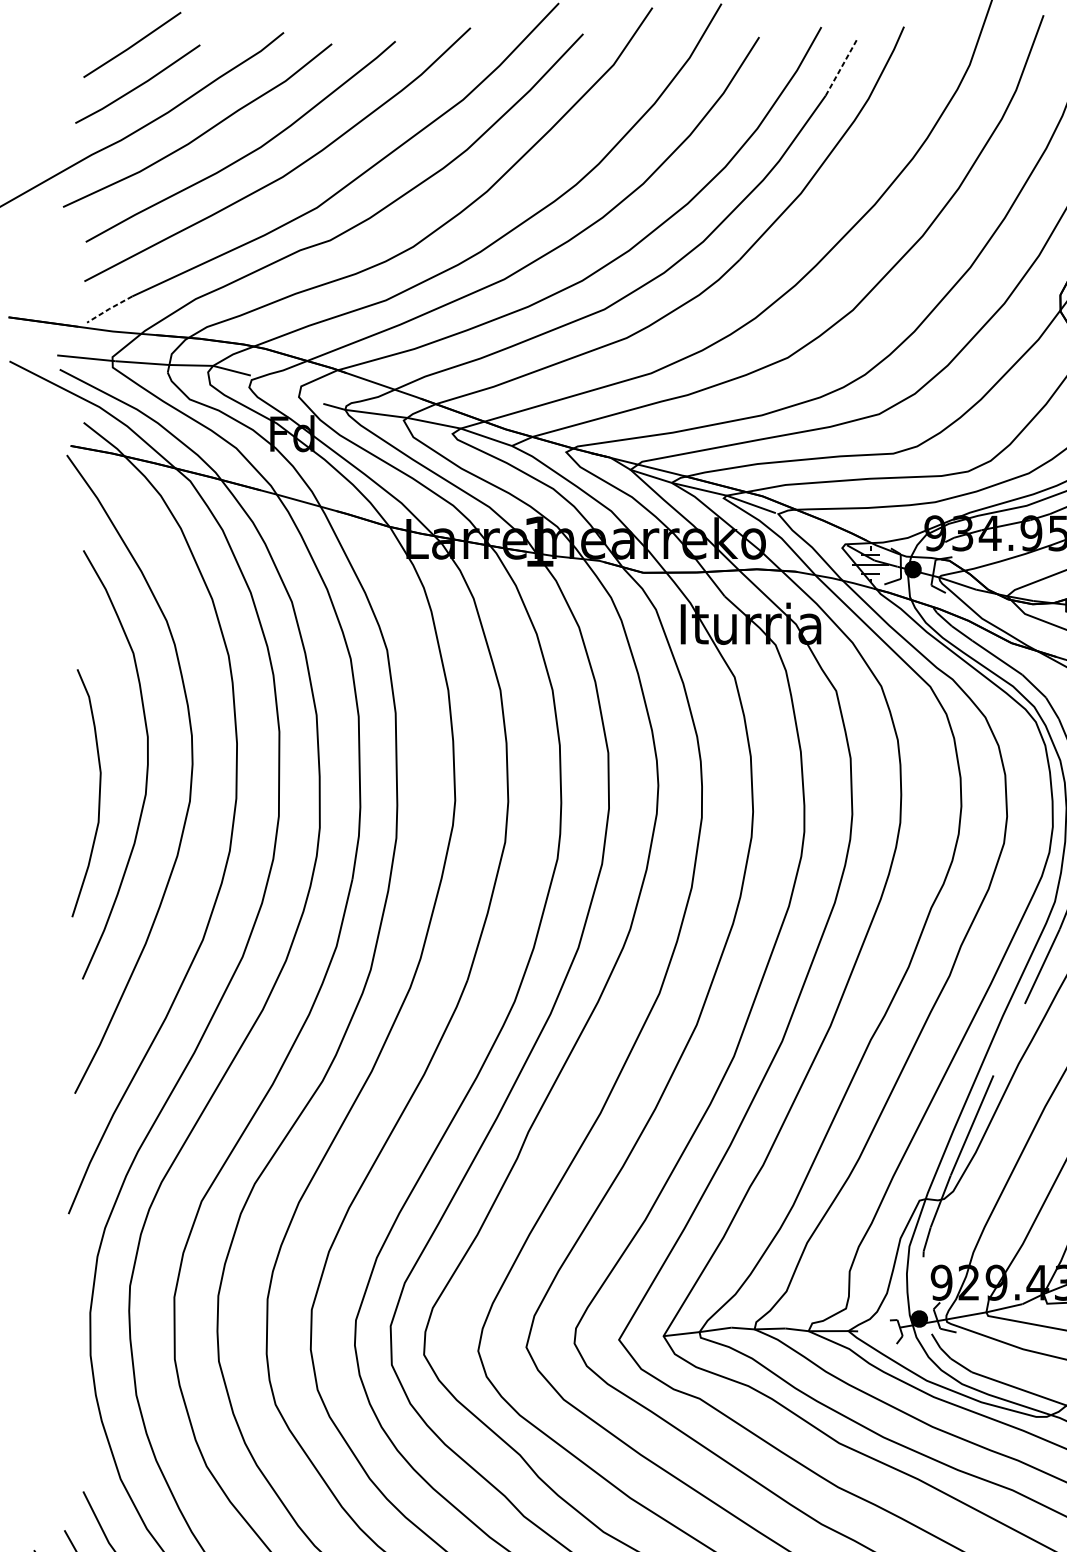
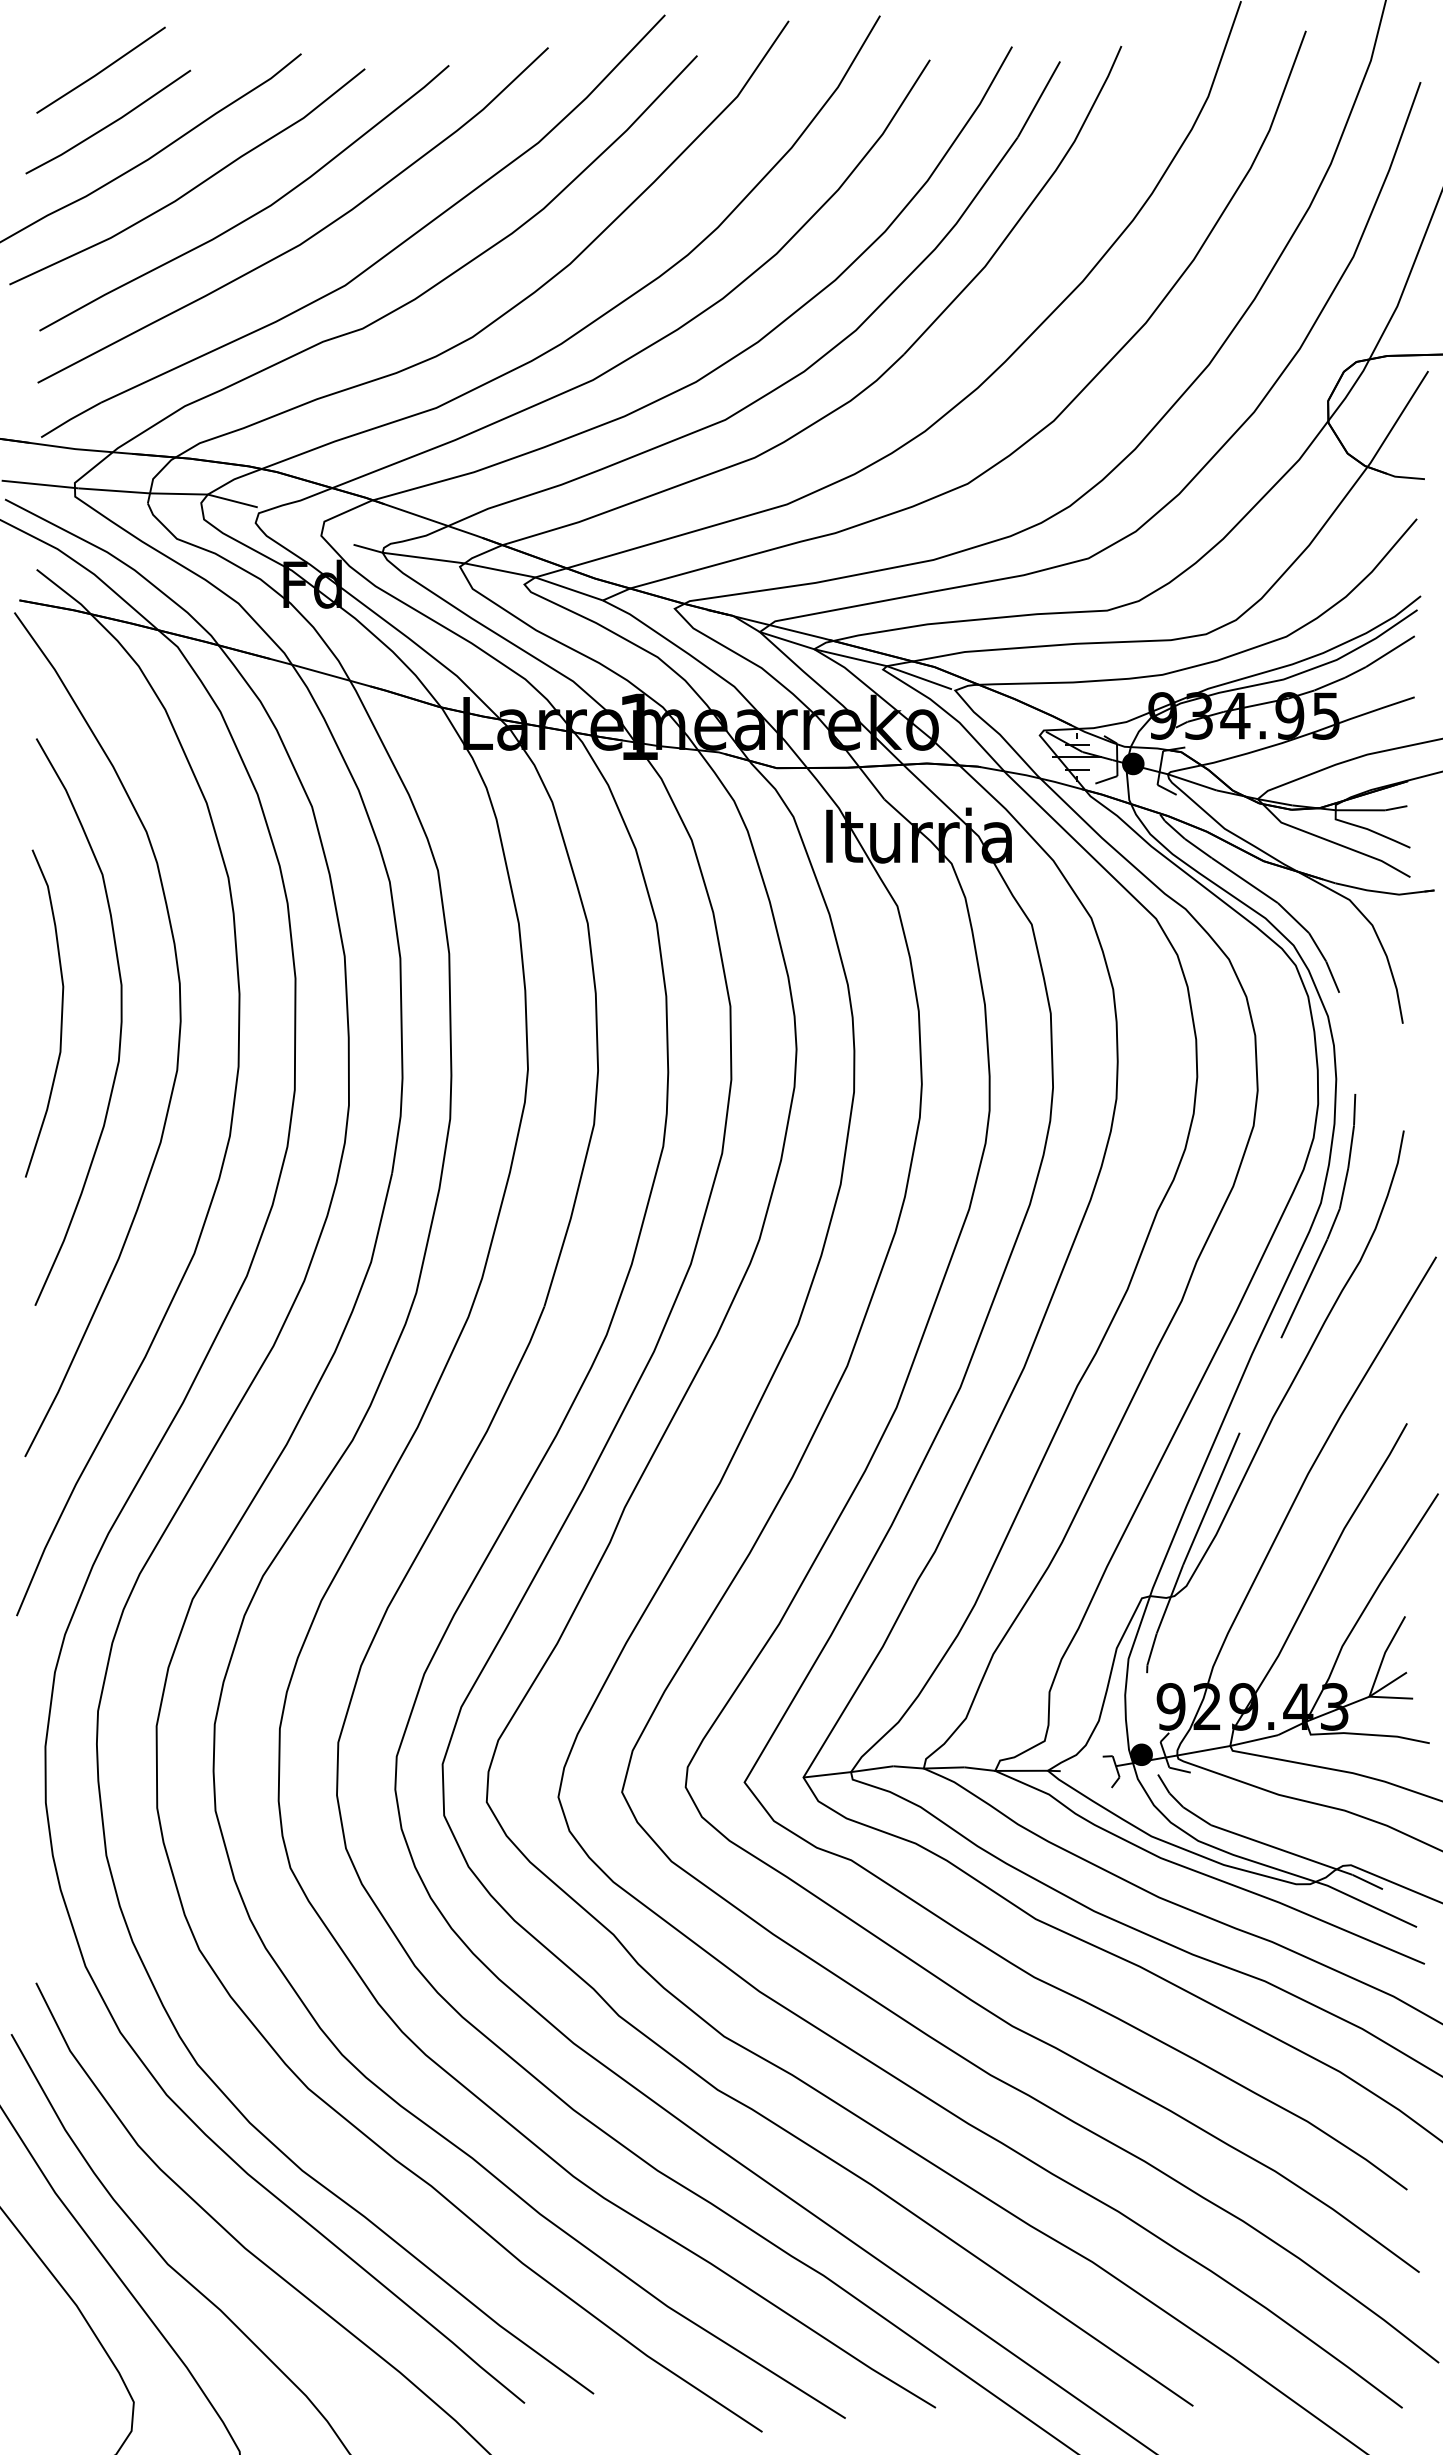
line: (842, 66) -> (1039, 98), dashed -> solid
line: (109, 309) -> (70, 419), dashed -> solid
curve: (99, 793) -> (61, 1013), moved

